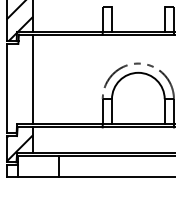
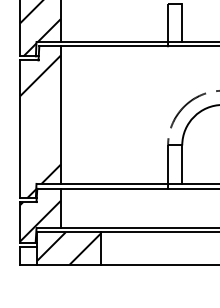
hatch: (19, 86) -> (40, 125), added
hatch: (38, 165) -> (69, 247), added

